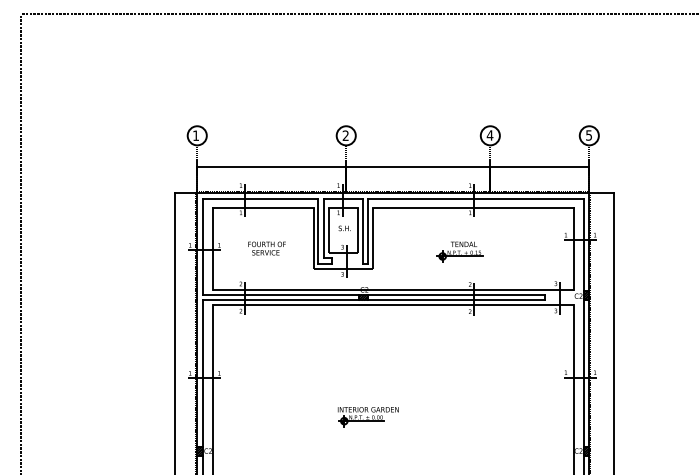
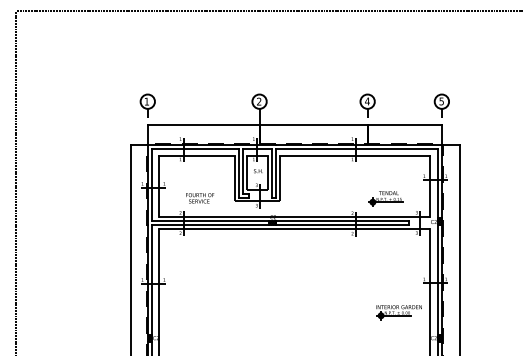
text: (267, 248) -> (200, 198), moved
part: (459, 251) -> (385, 198), moved
part: (367, 416) -> (398, 312), moved

